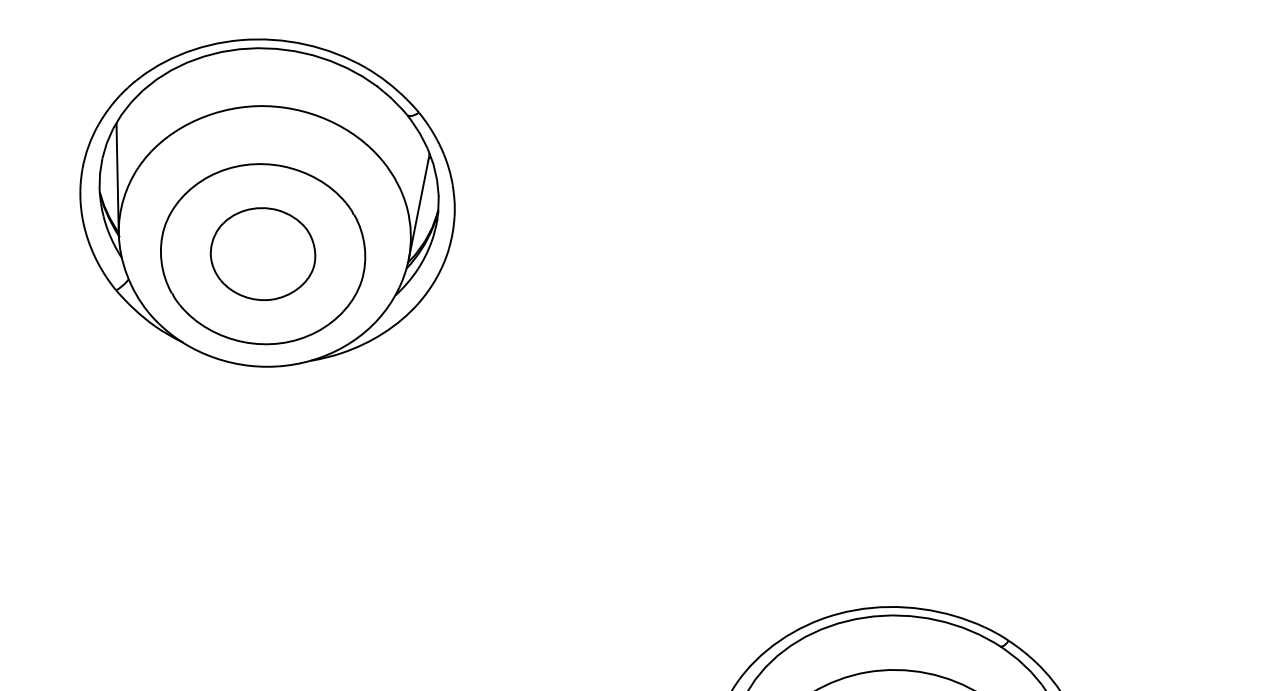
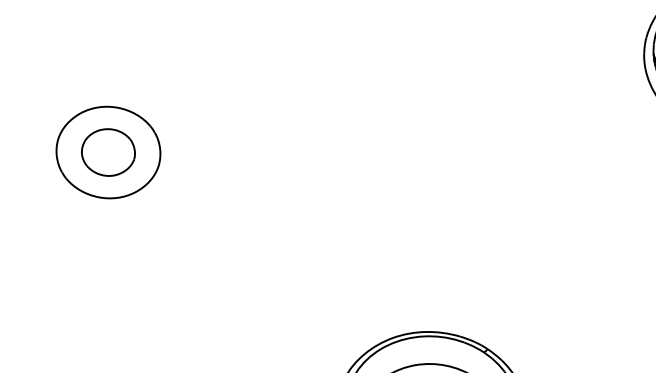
part: (267, 202) -> (110, 126), removed

